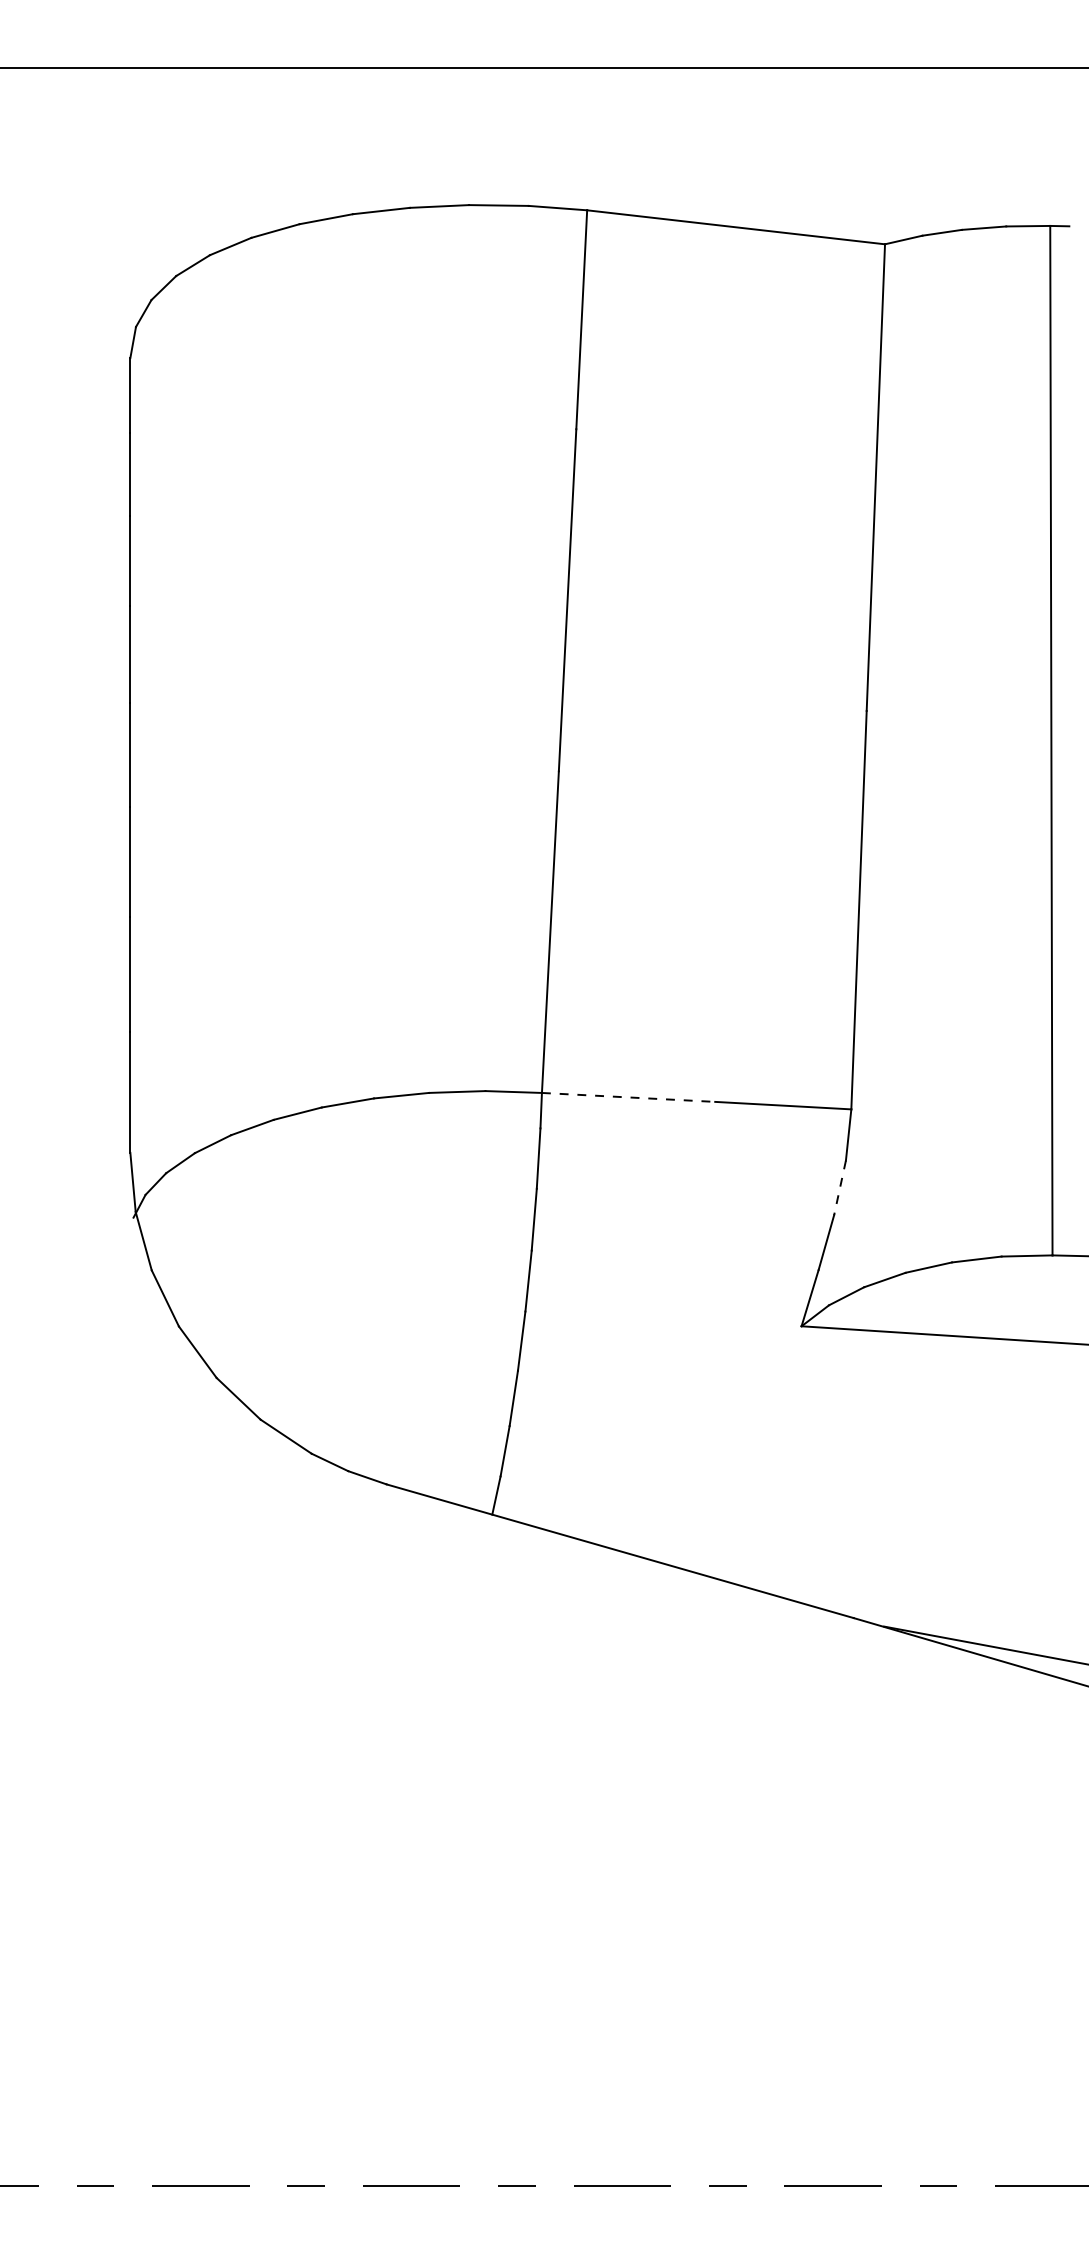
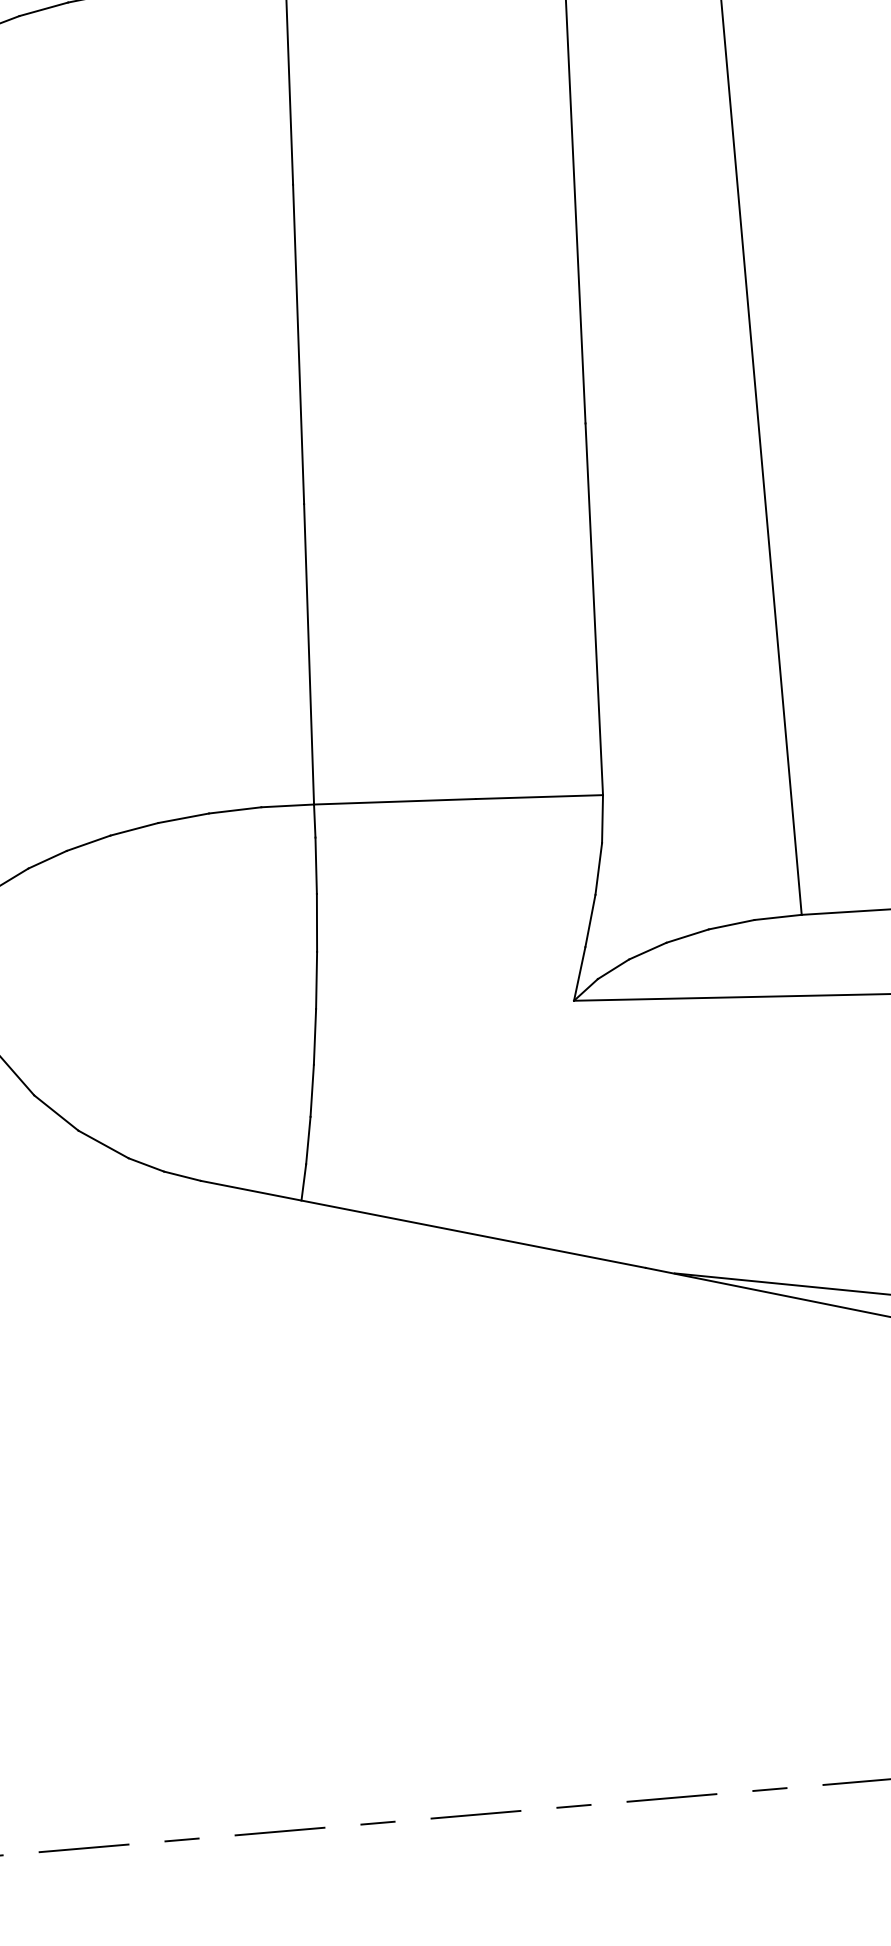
line: (628, 1097) -> (394, 801), dashed -> solid
line: (840, 1187) -> (599, 868), dashed -> solid

